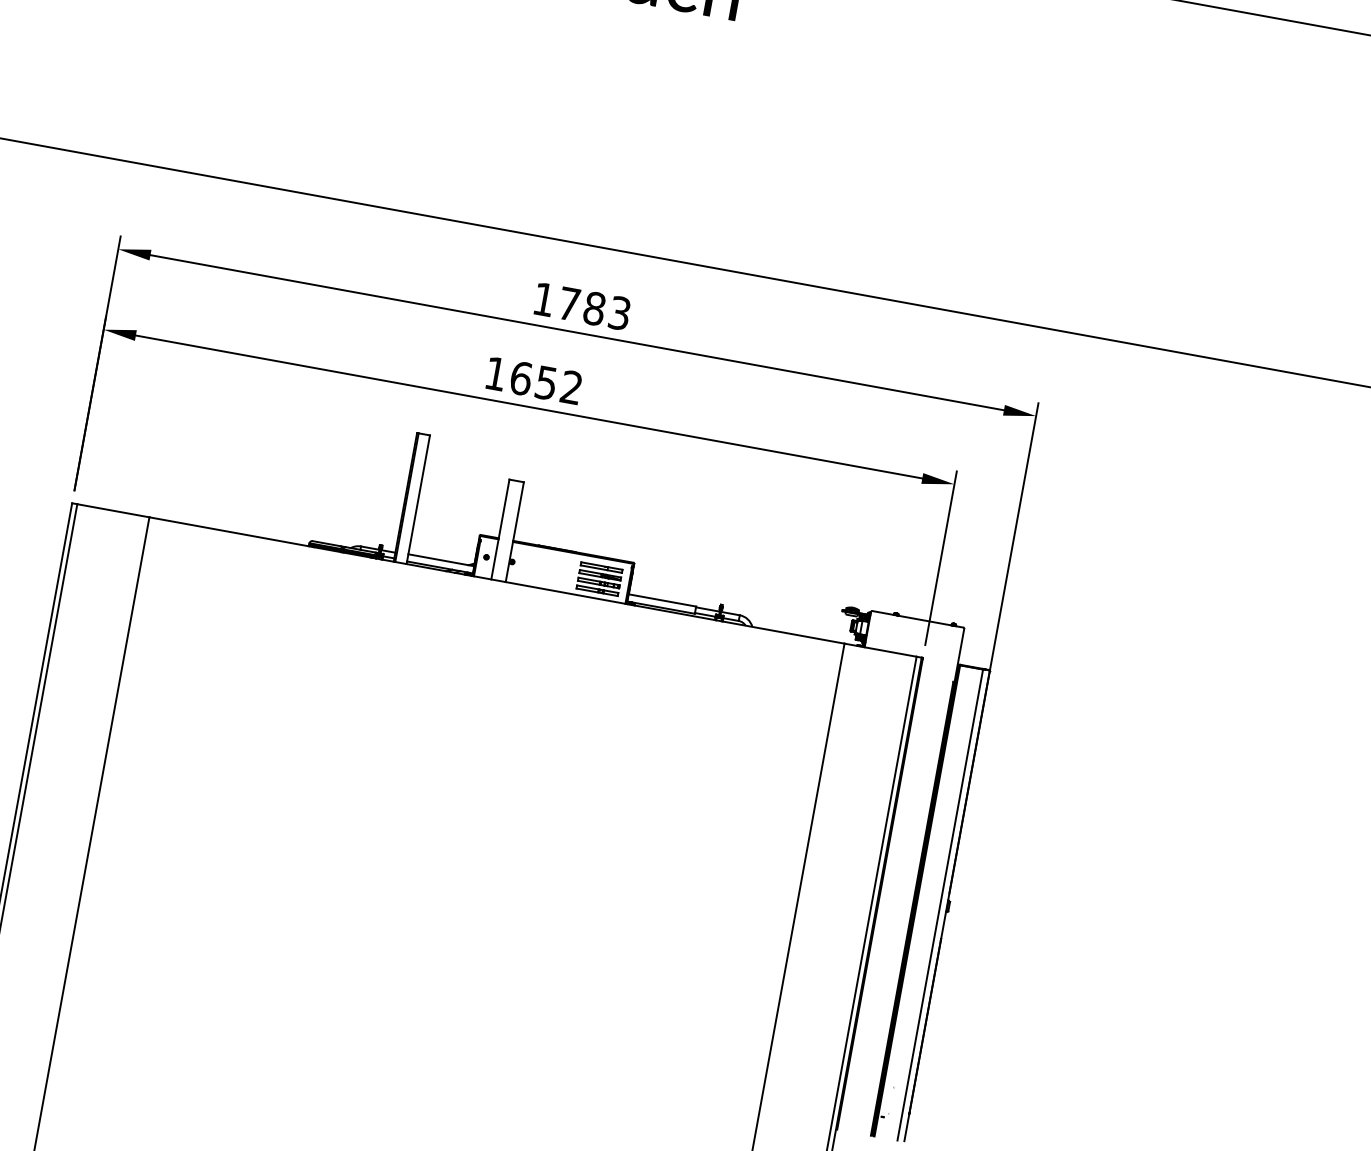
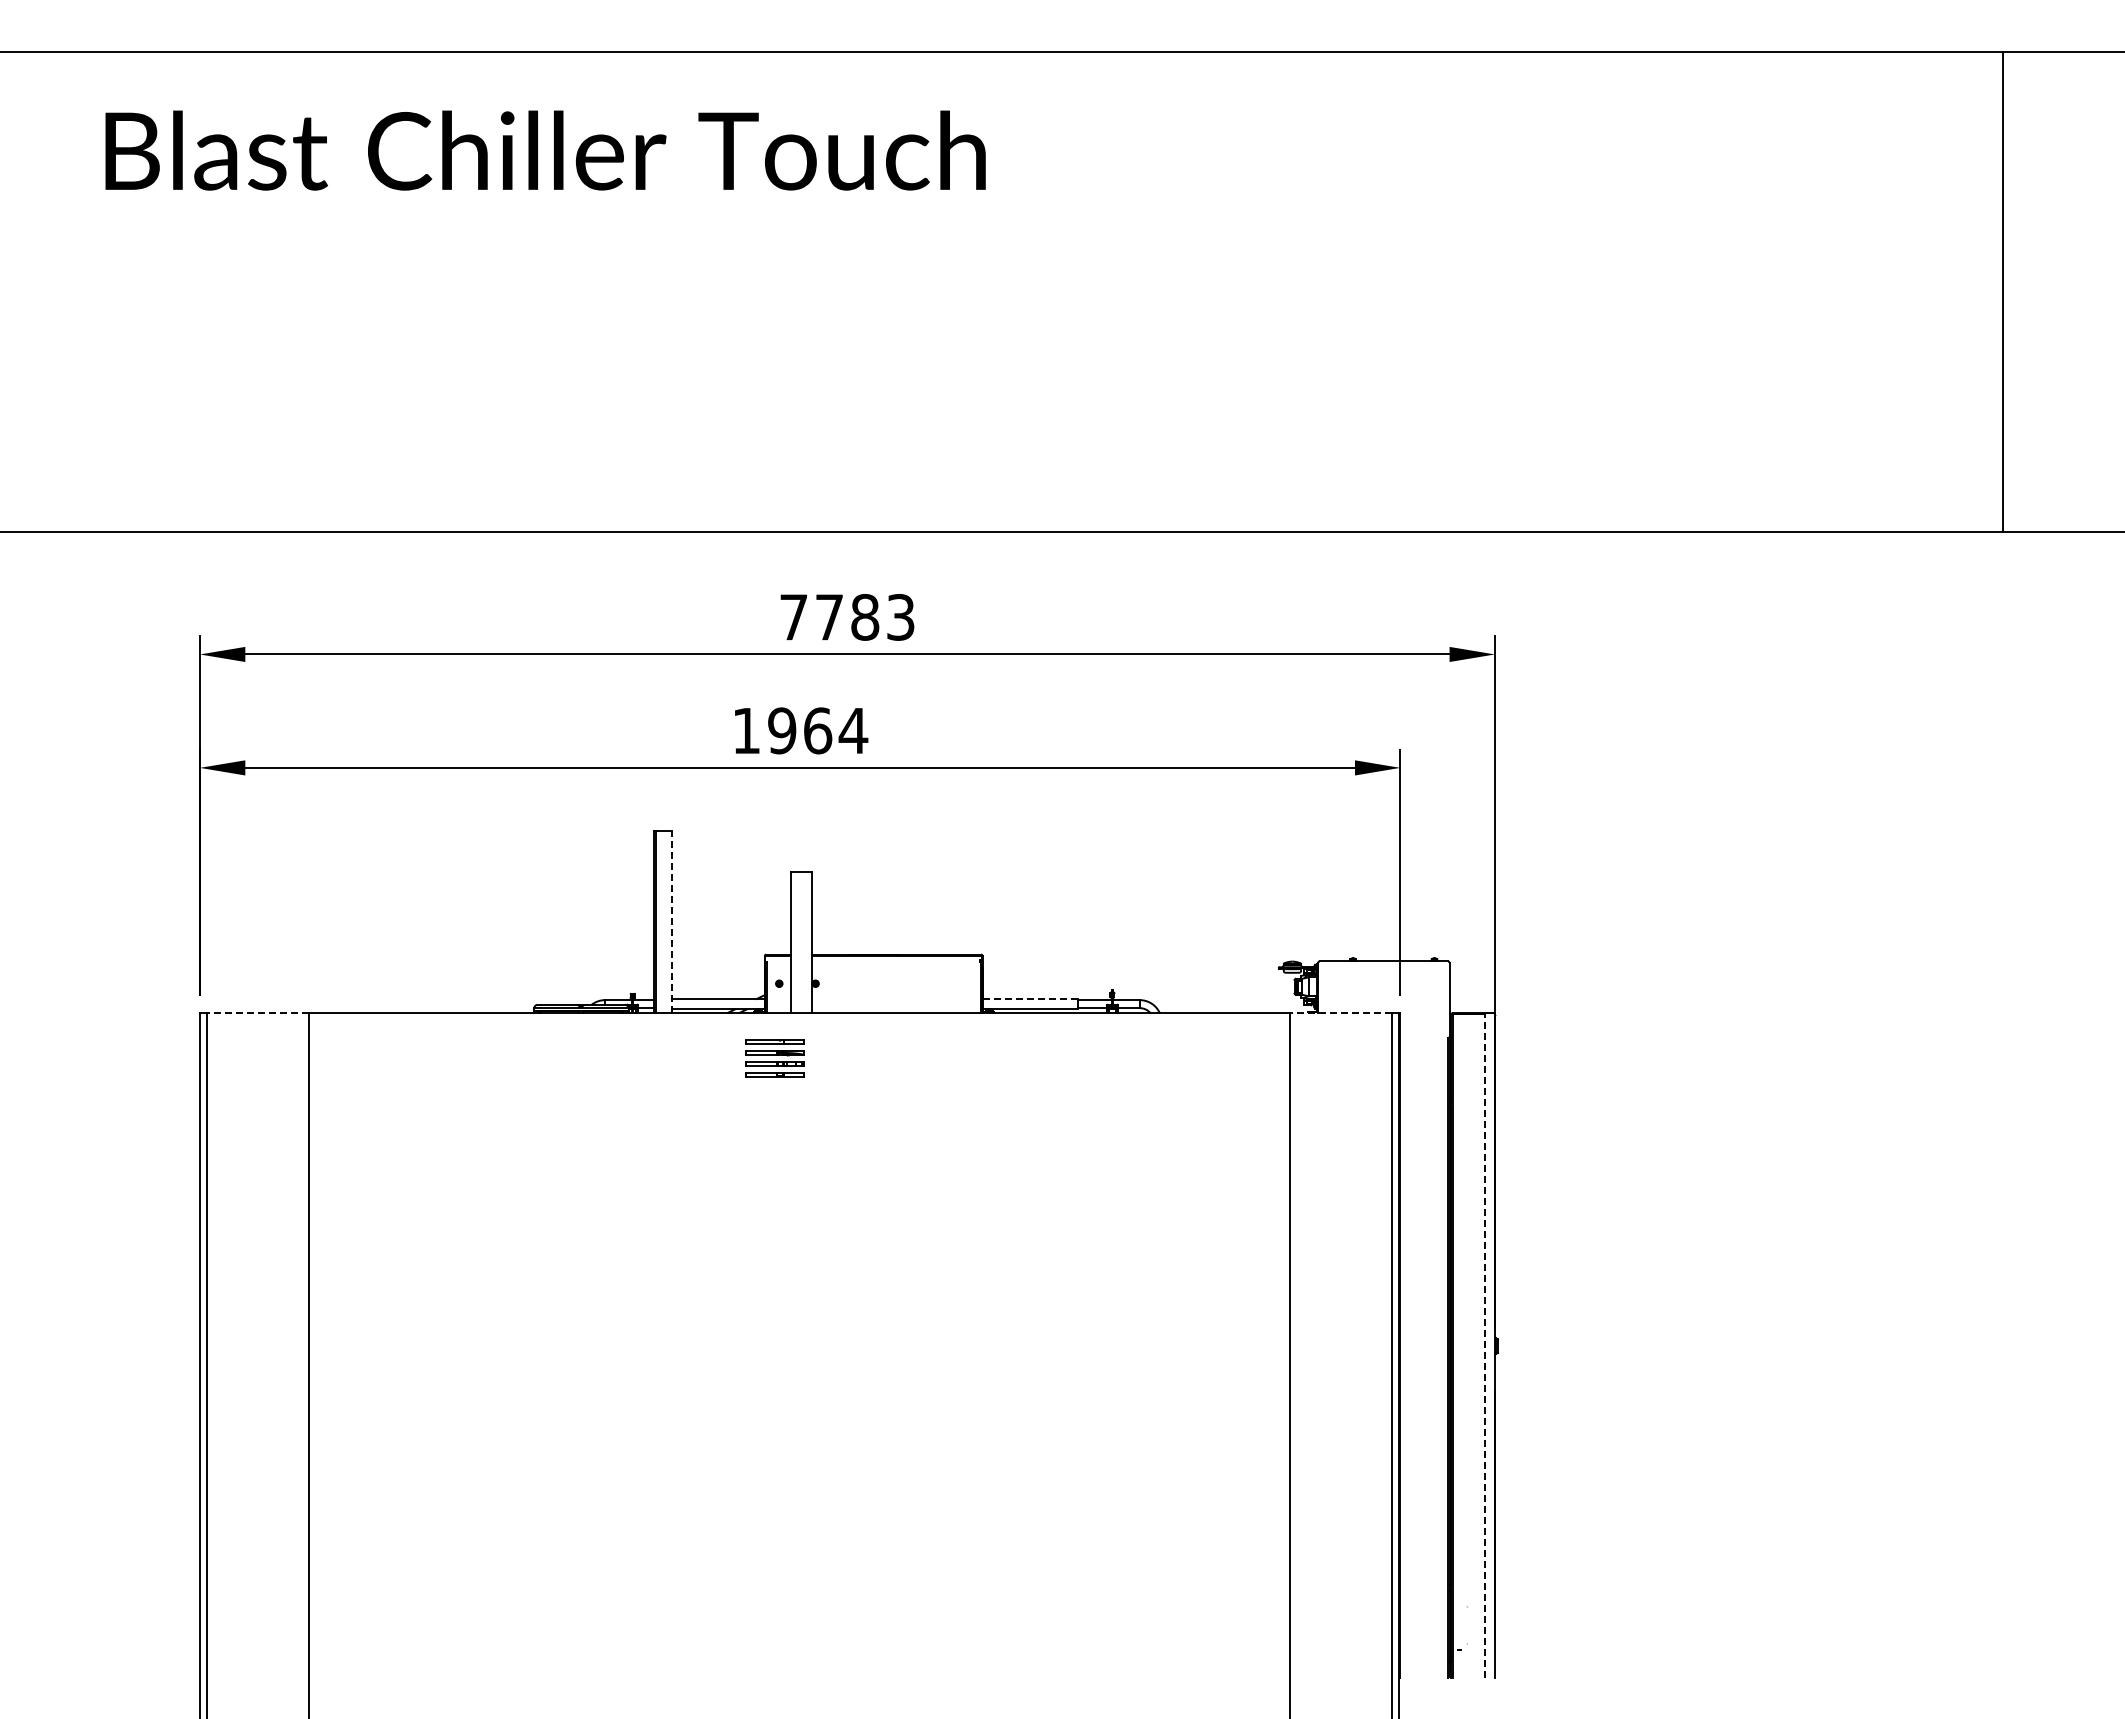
text: (543, 299) -> (793, 617), 1783 -> 7783
text: (546, 382) -> (818, 730), 1652 -> 1964
line: (418, 500) -> (671, 922), solid -> dashed
line: (113, 510) -> (258, 1012), solid -> dashed
part: (599, 579) -> (774, 1058), moved
line: (662, 600) -> (1030, 999), solid -> dashed
line: (880, 649) -> (1340, 1012), solid -> dashed
line: (940, 904) -> (1485, 1345), solid -> dashed

